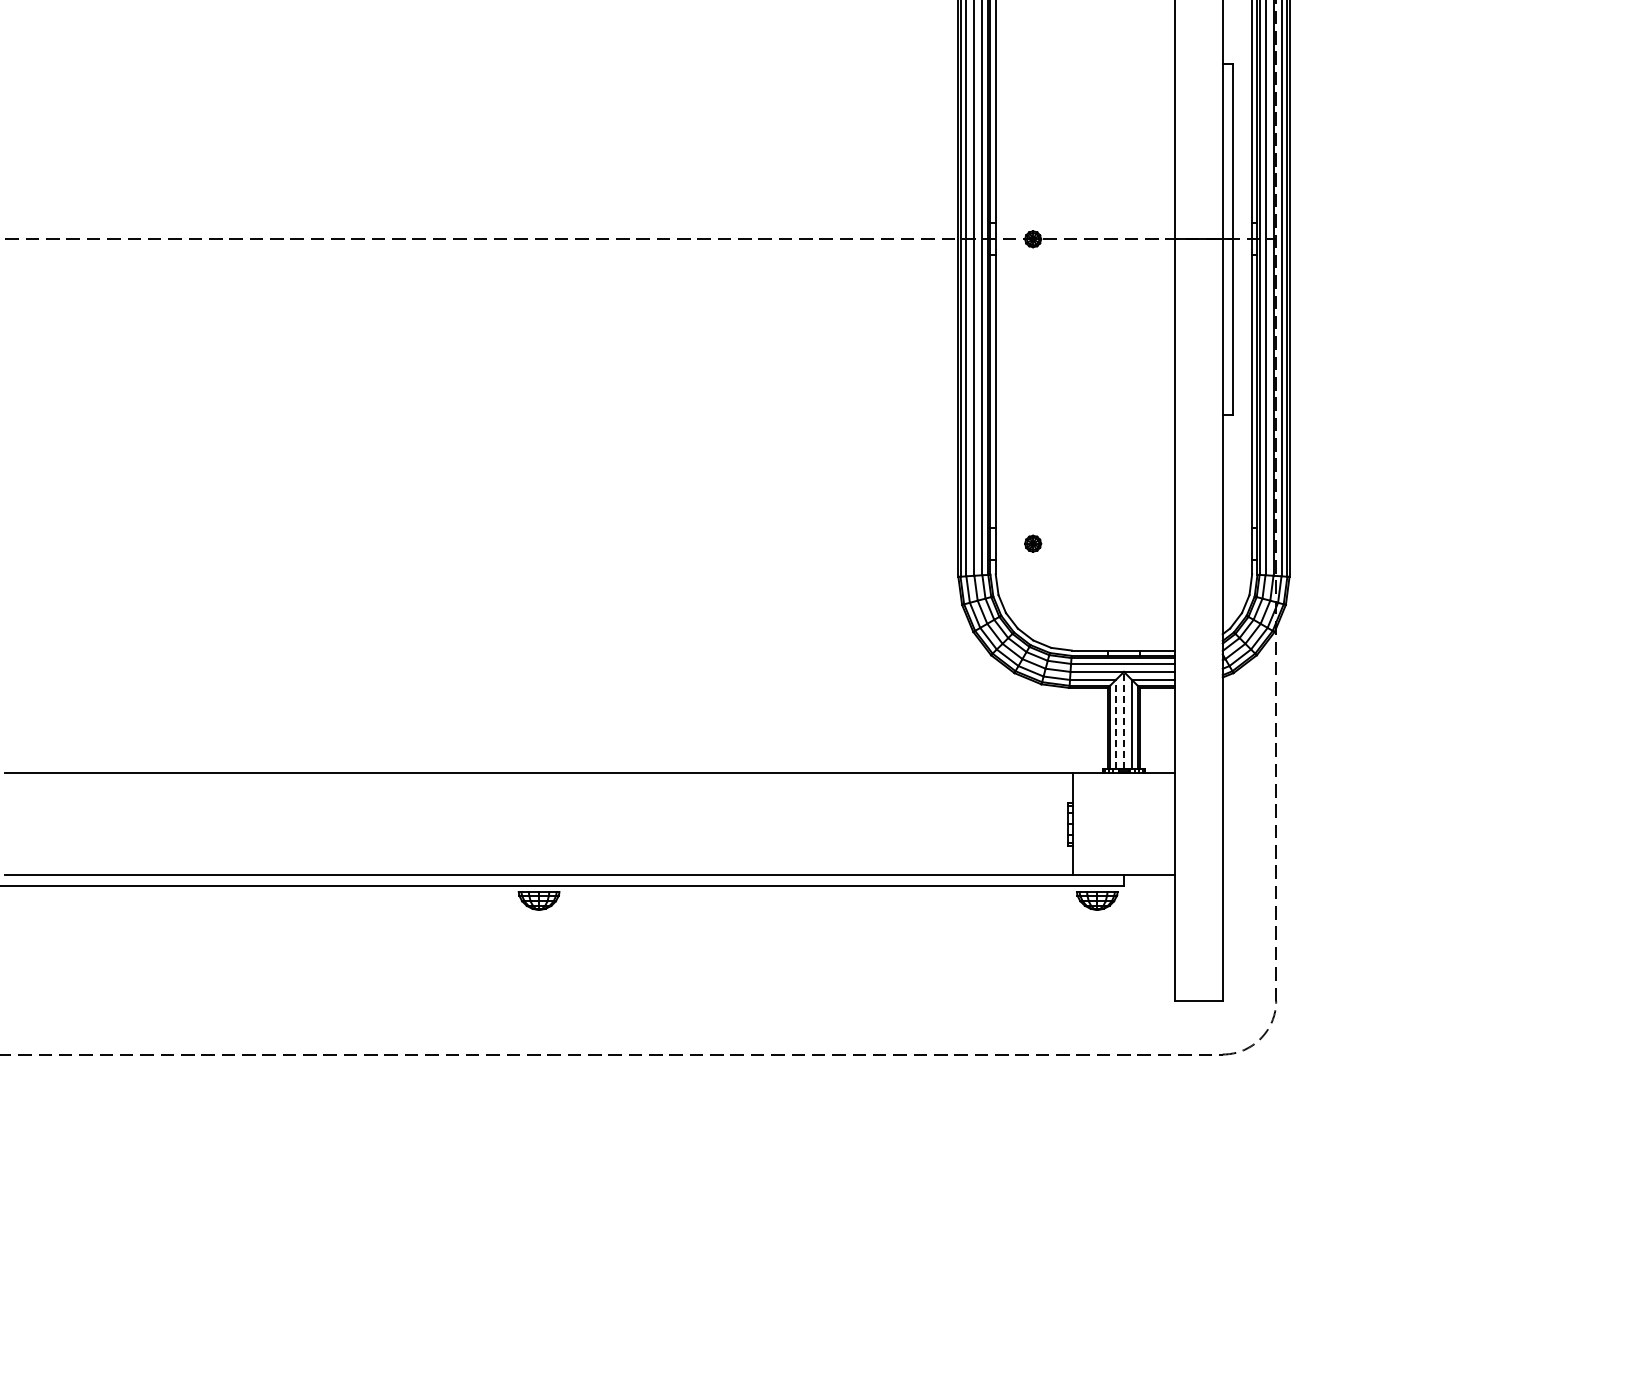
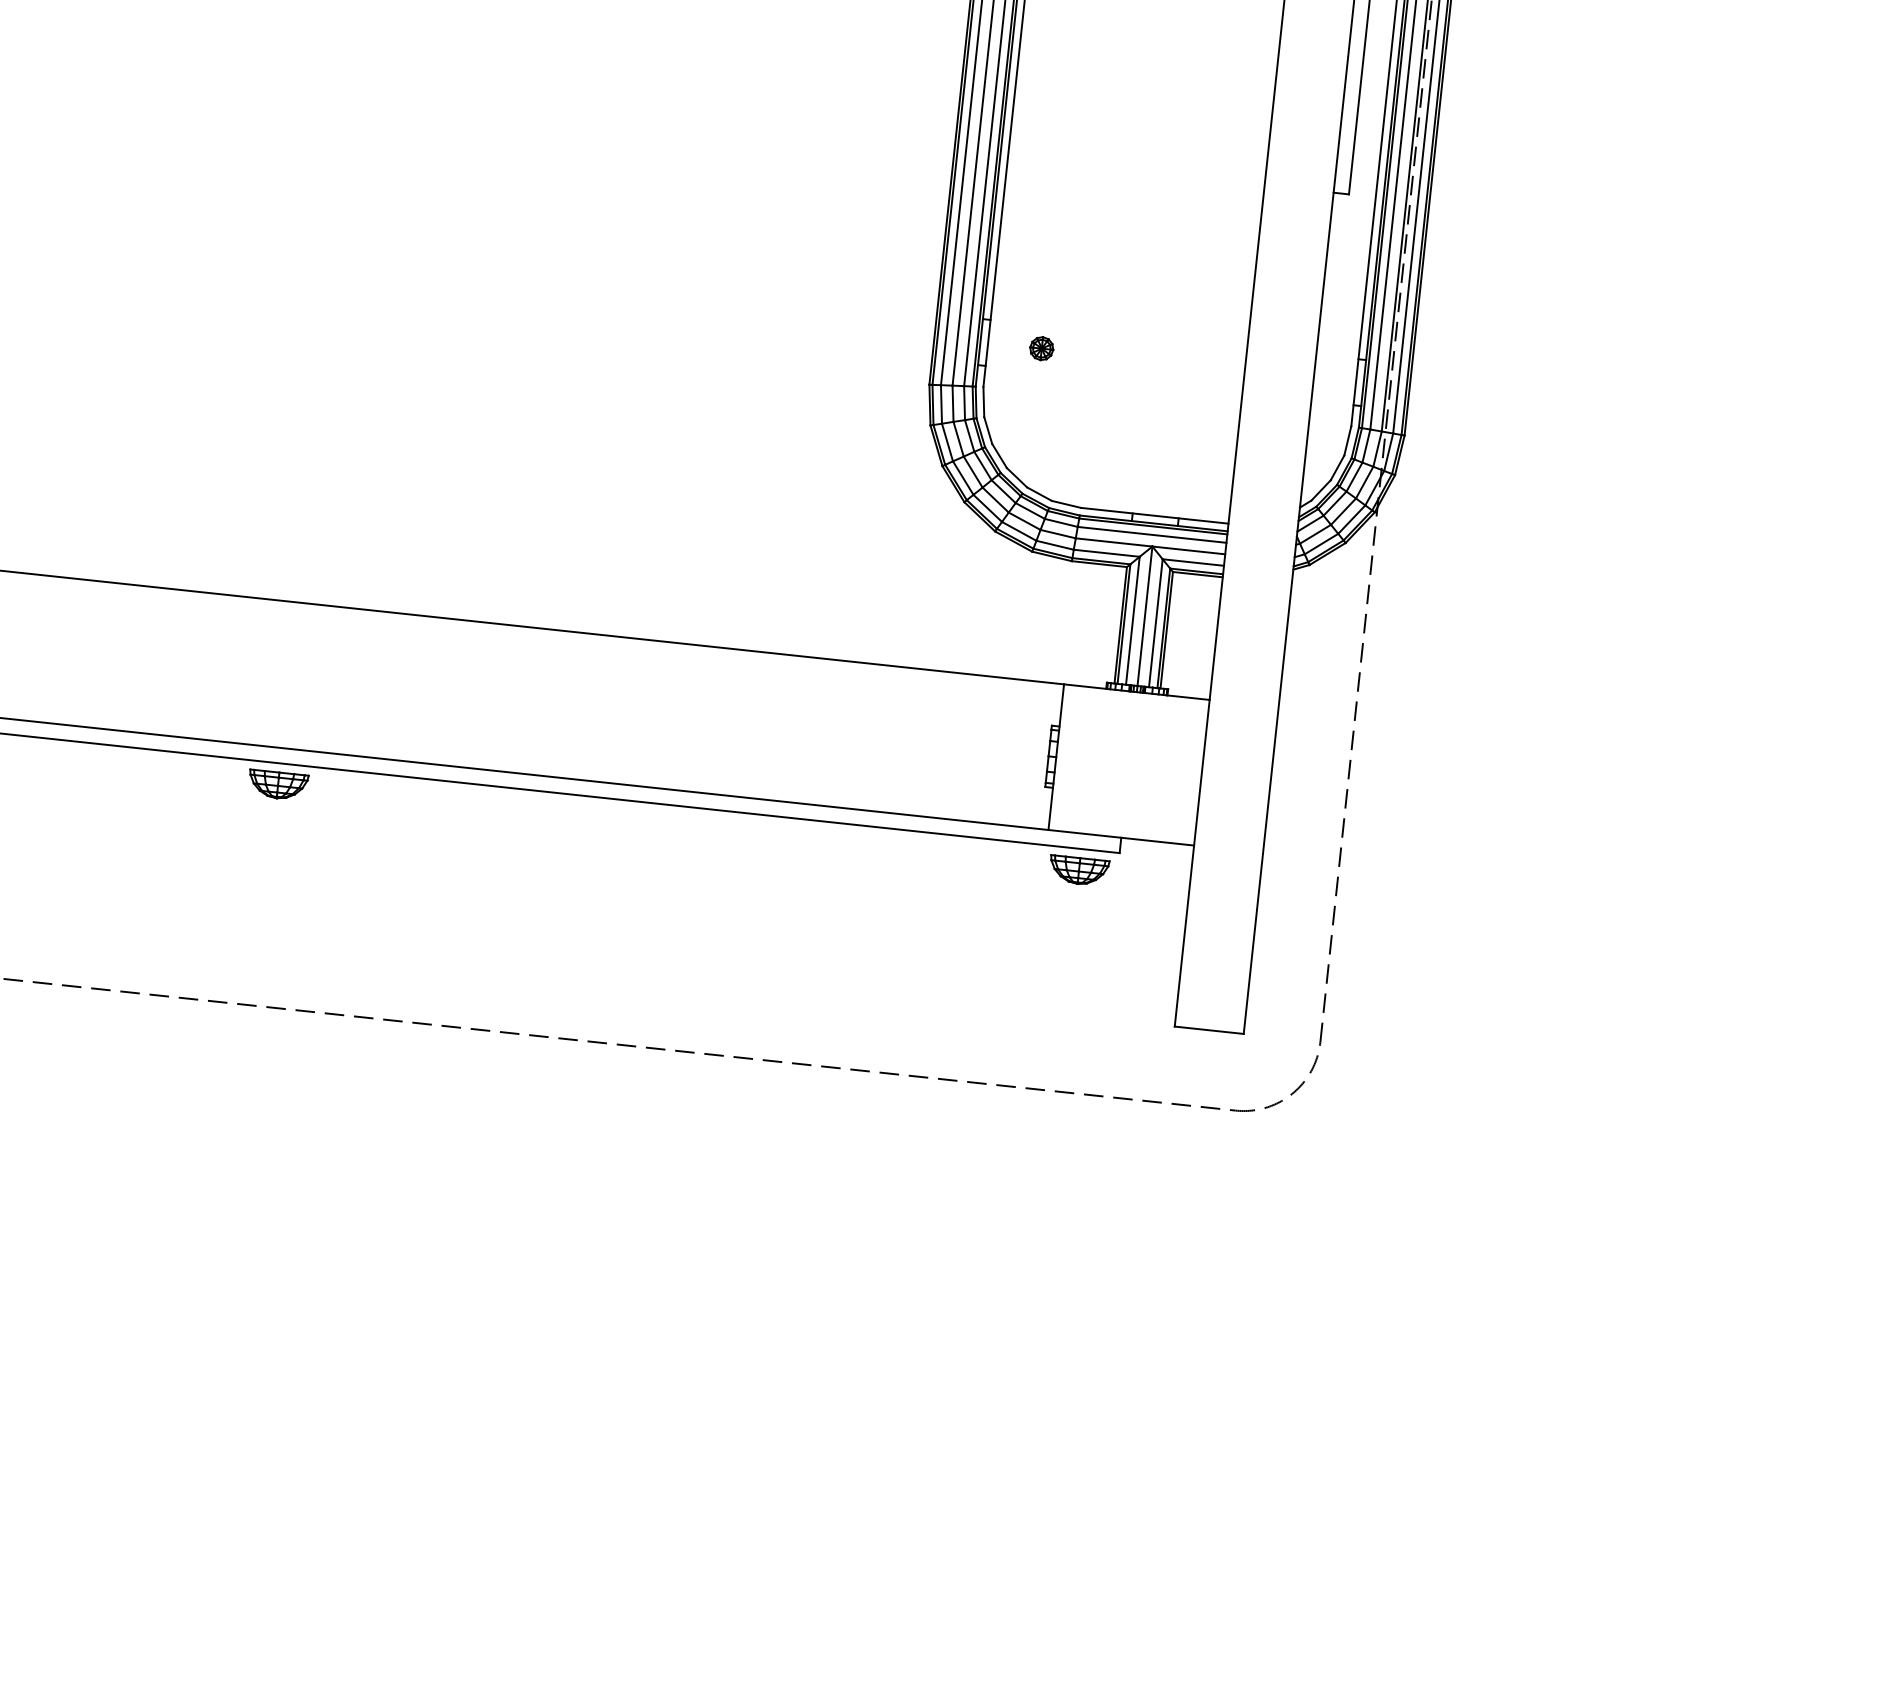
line: (1123, 720) -> (1144, 616), dashed -> solid
line: (1115, 724) -> (1132, 620), dashed -> solid

